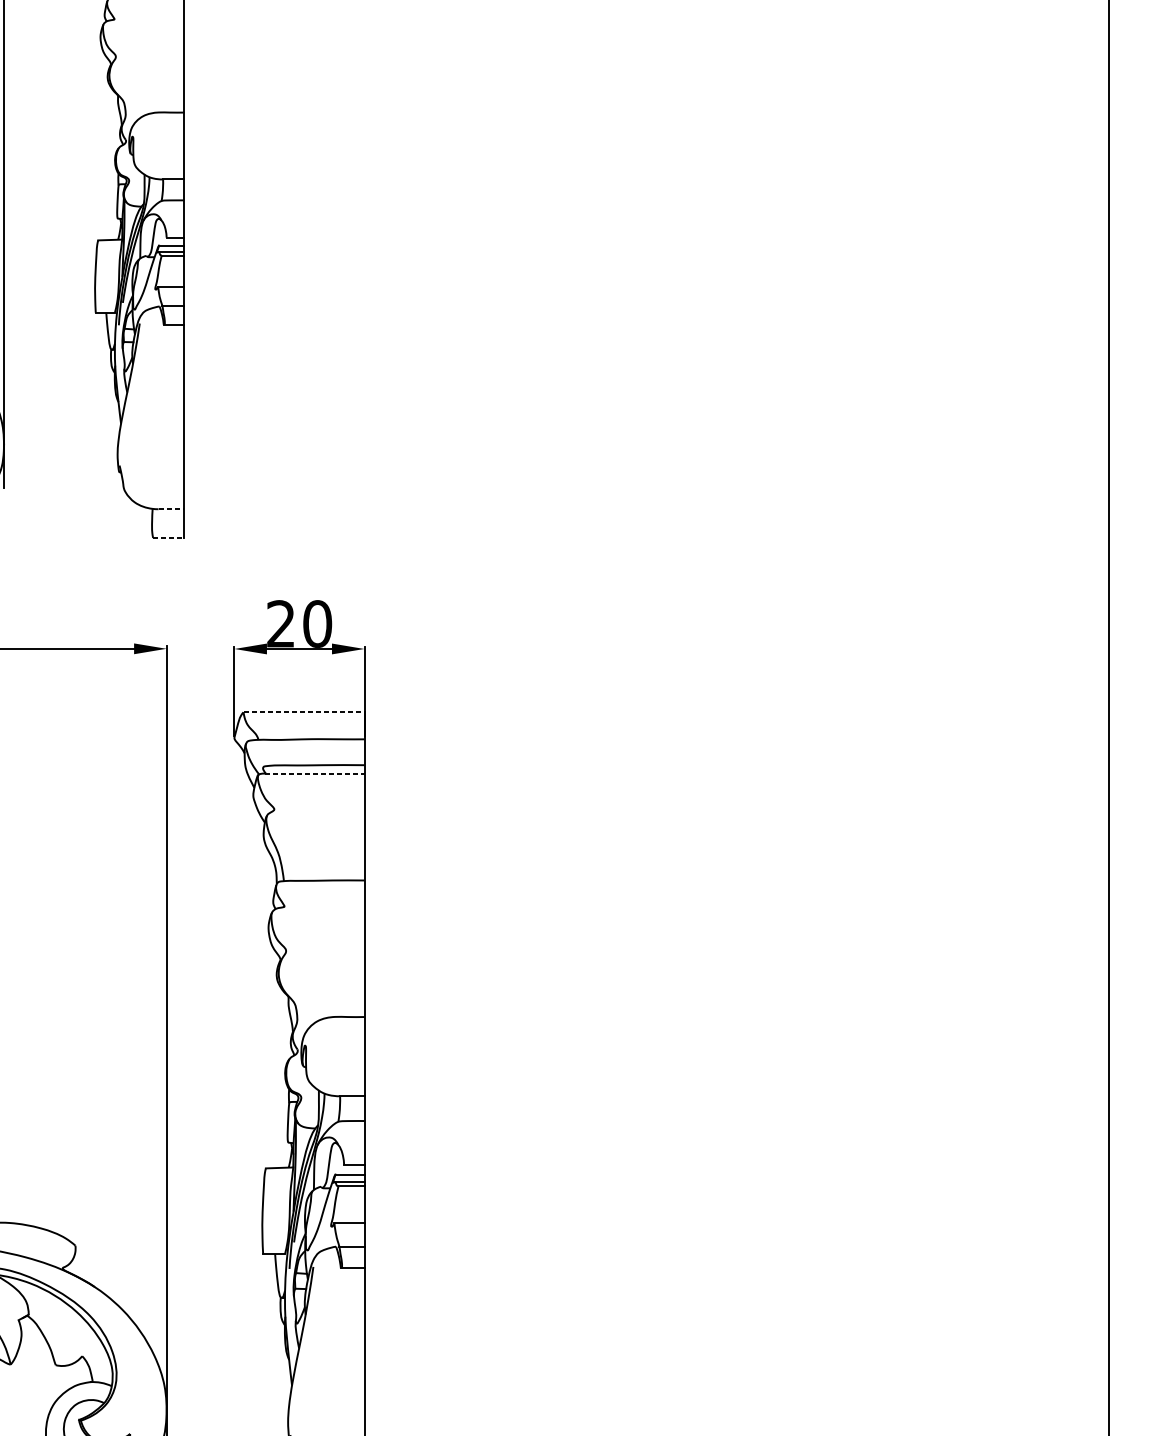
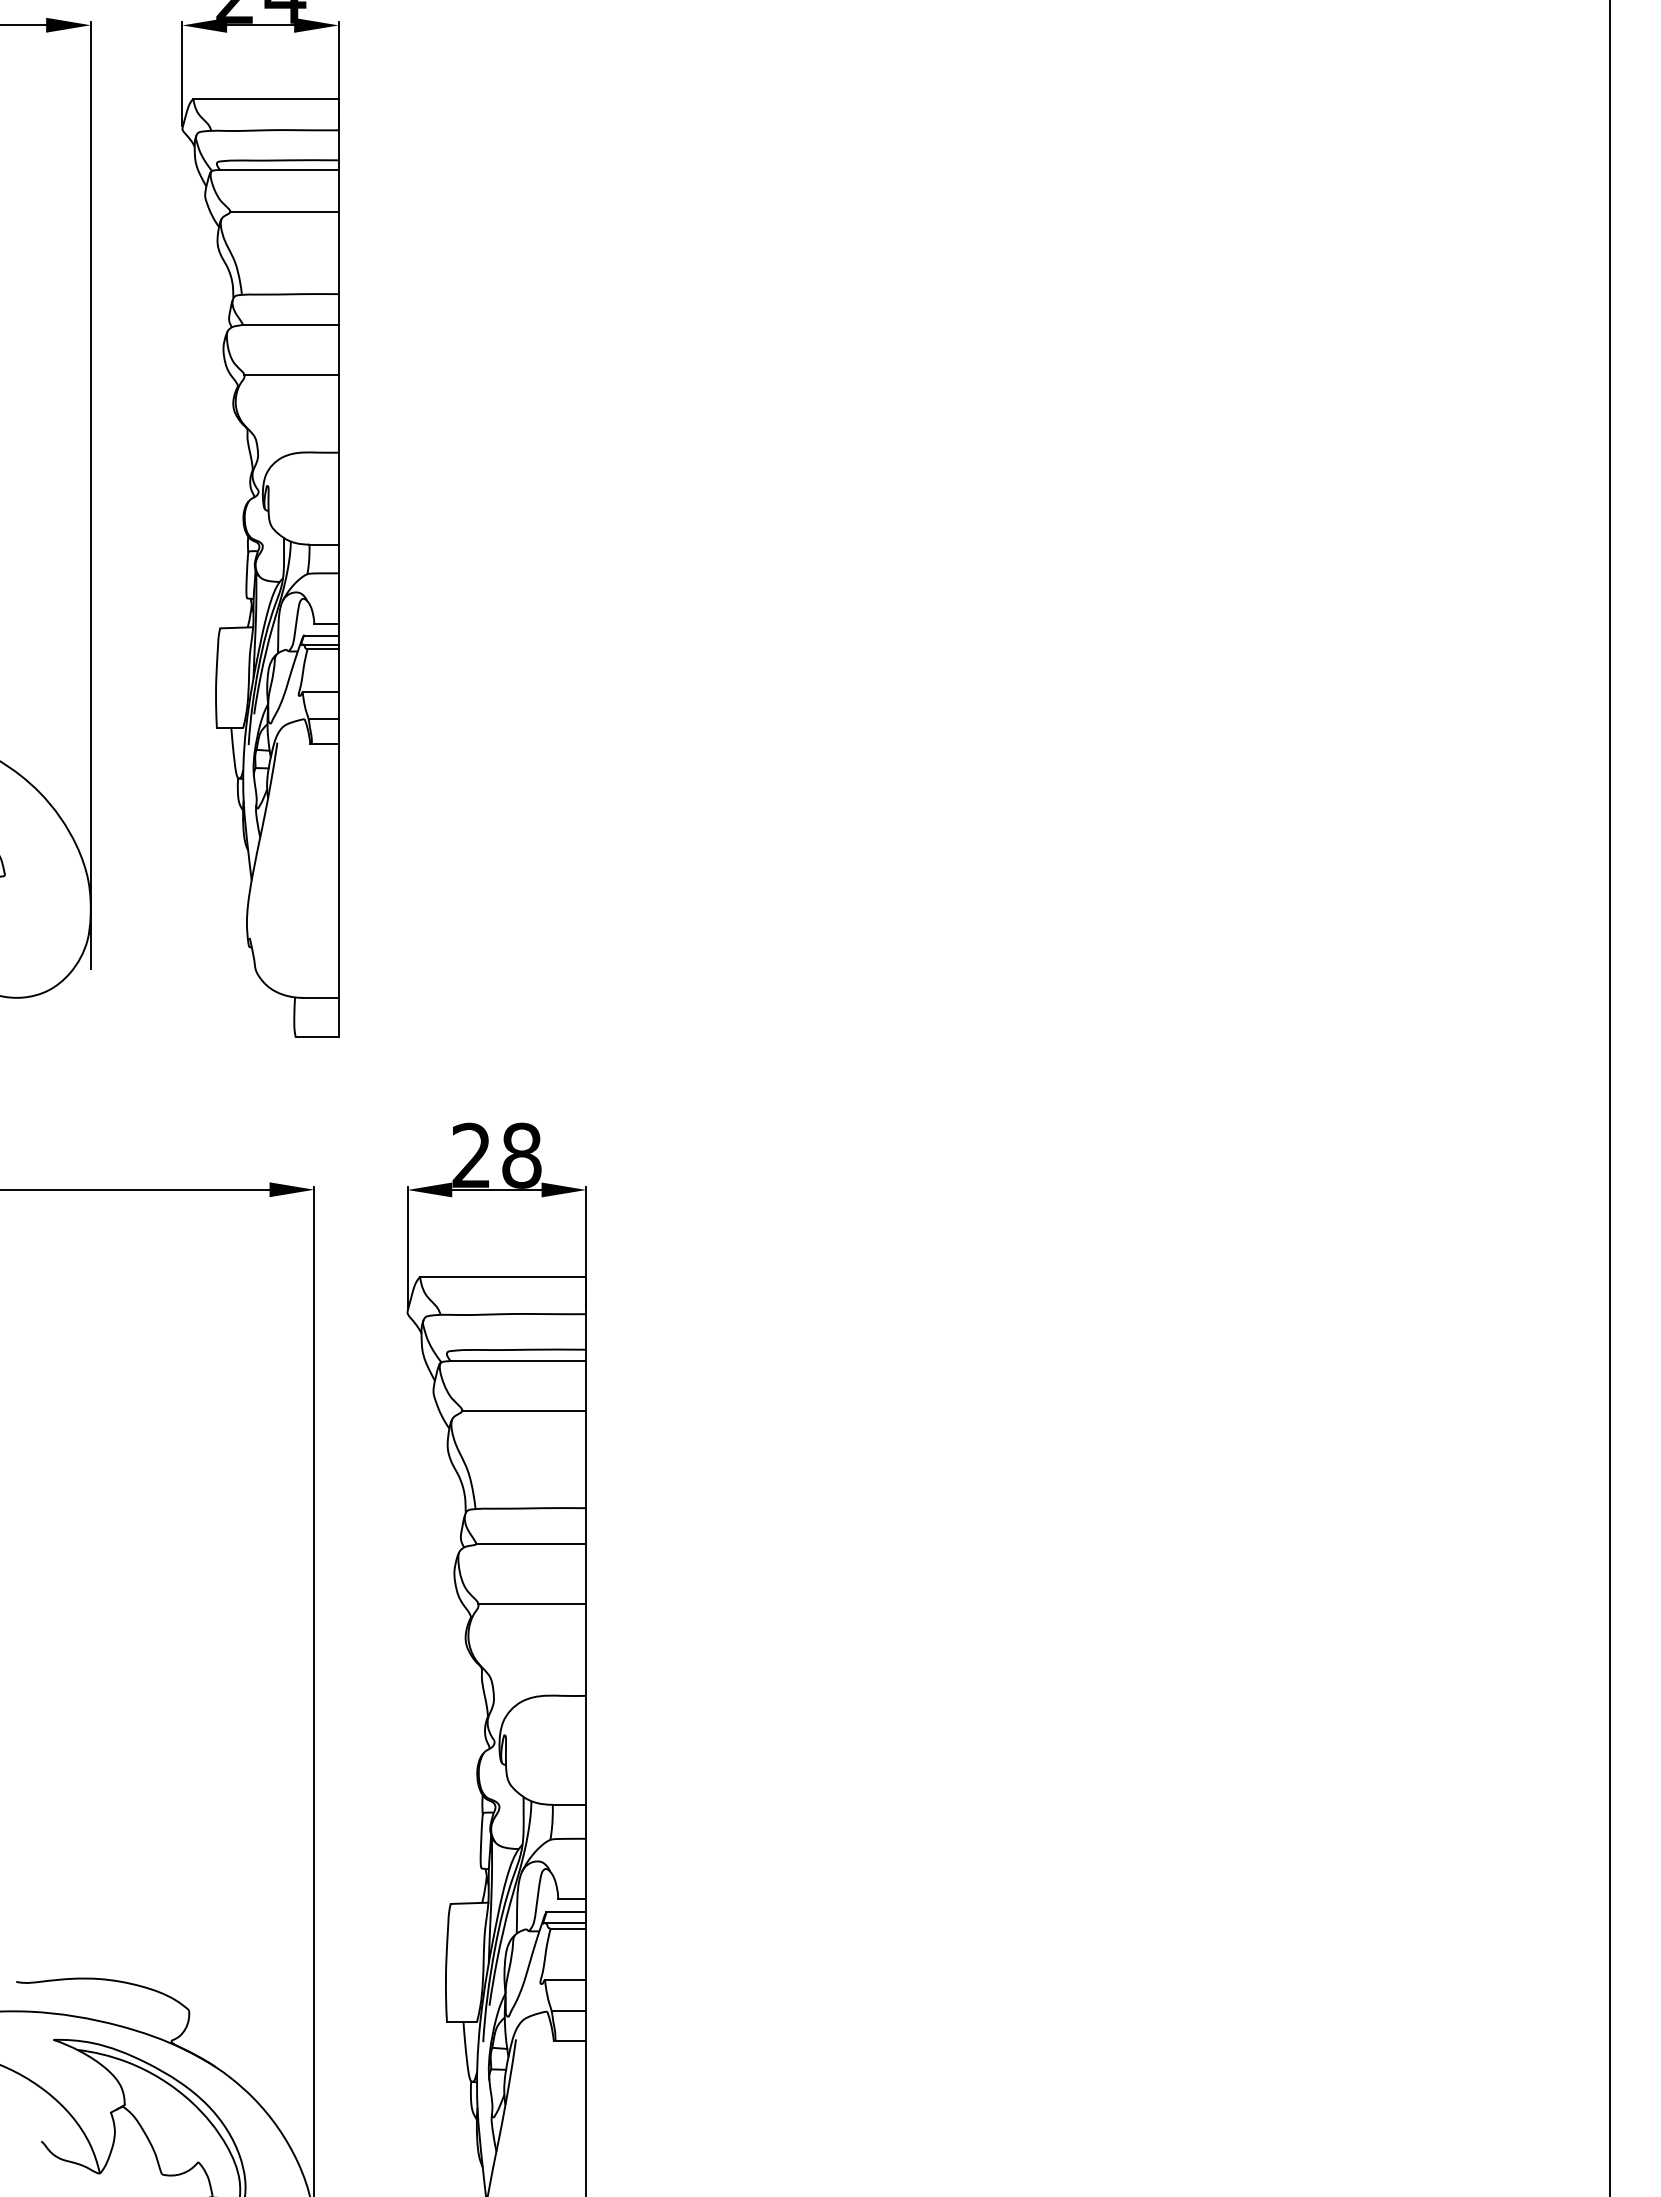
line: (149, 19) -> (290, 324), added
line: (150, 55) -> (291, 374), added
line: (171, 508) -> (321, 997), dashed -> solid
line: (168, 538) -> (317, 1037), dashed -> solid
text: (317, 623) -> (521, 1155), 20 -> 28
line: (304, 712) -> (503, 1277), dashed -> solid
line: (315, 773) -> (518, 1361), dashed -> solid
line: (319, 809) -> (524, 1410), added
line: (324, 906) -> (531, 1544), added
line: (325, 949) -> (532, 1603), added

